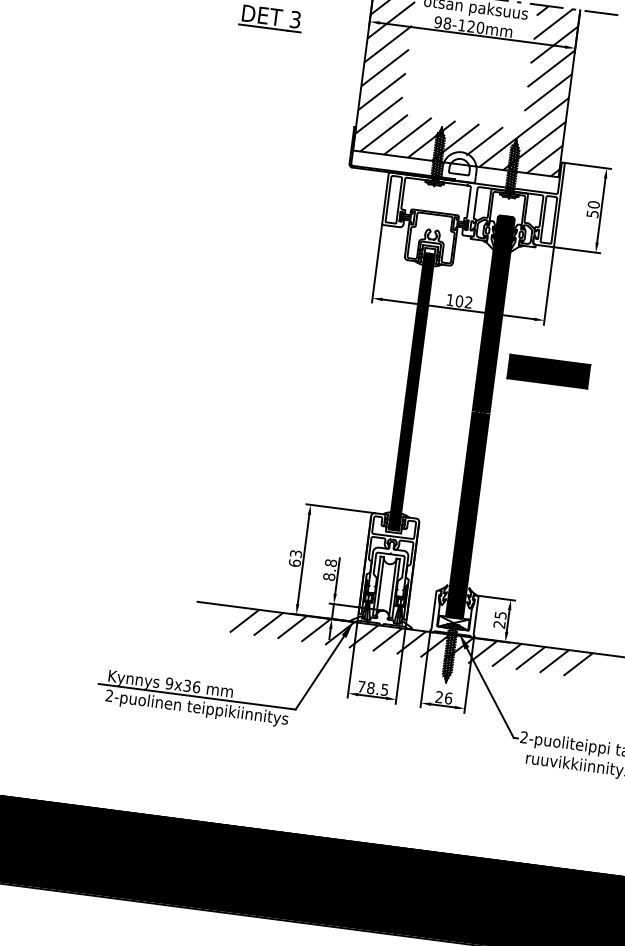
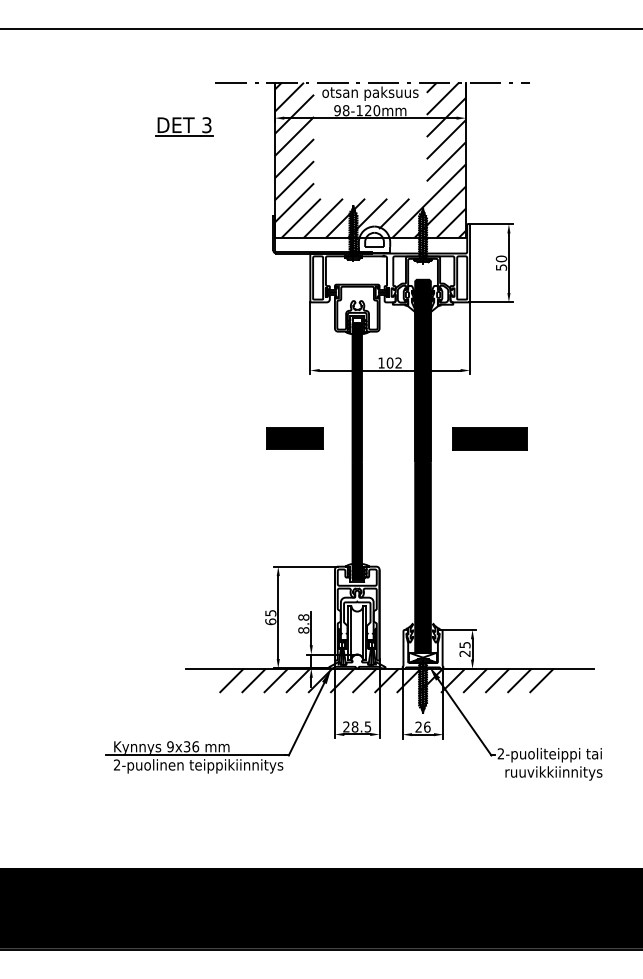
part: (346, 369) -> (294, 438), added
part: (548, 371) -> (489, 438), moved
text: (294, 554) -> (269, 613), 63 -> 65
text: (361, 686) -> (346, 726), 78.5 -> 28.5

